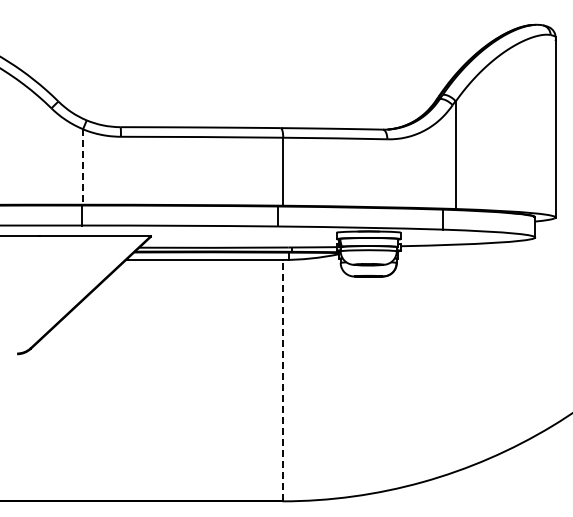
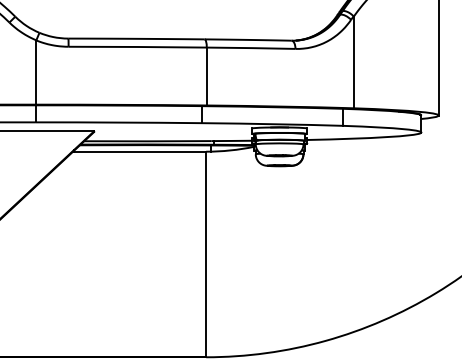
line: (83, 167) -> (36, 72), dashed -> solid
line: (282, 380) -> (206, 254), dashed -> solid

